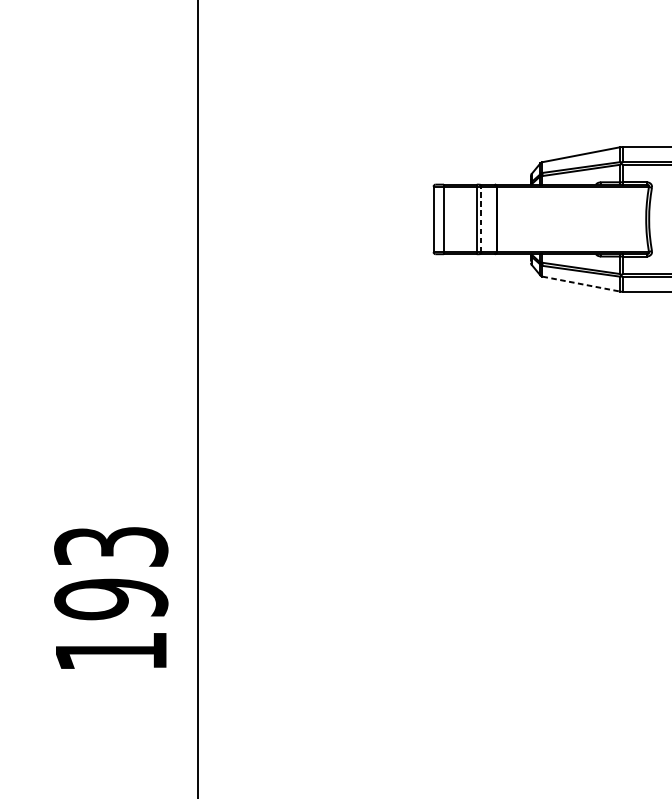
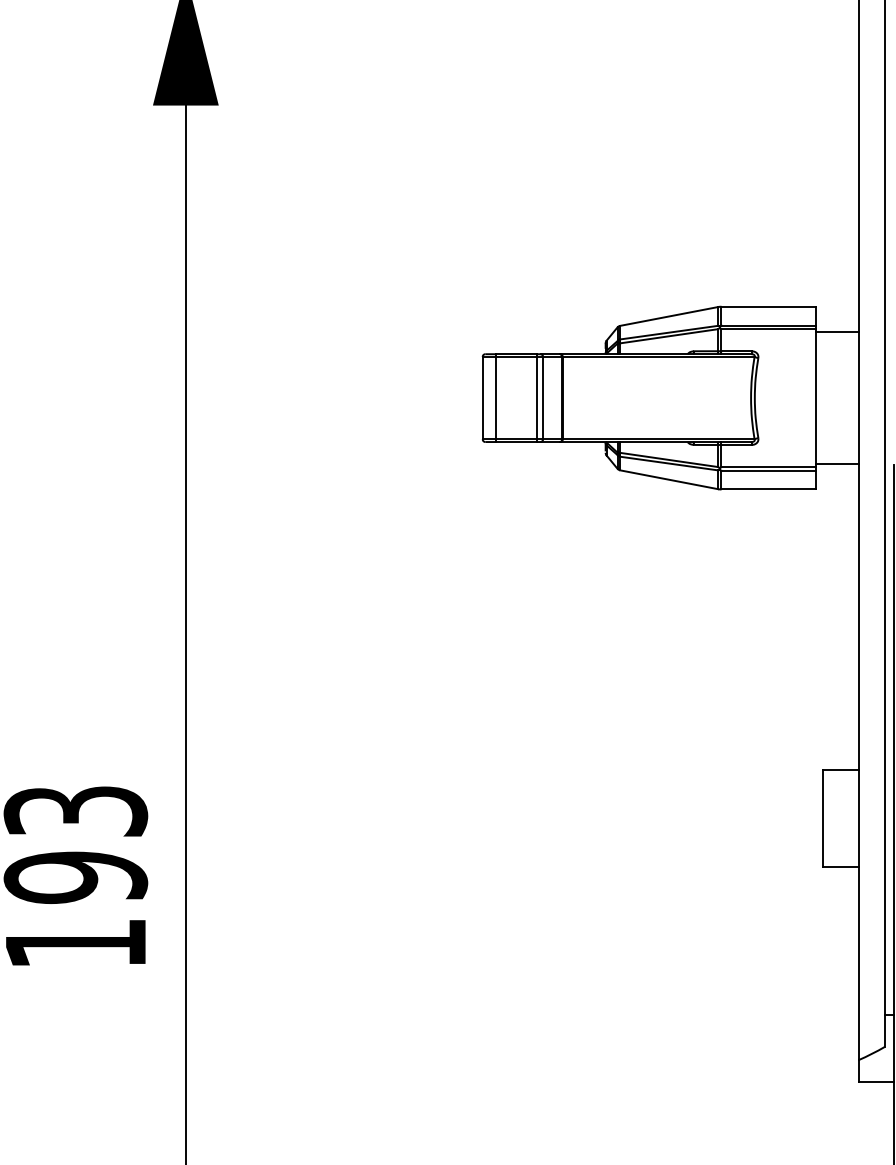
line: (481, 218) -> (543, 397), dashed -> solid
line: (581, 283) -> (669, 479), dashed -> solid

